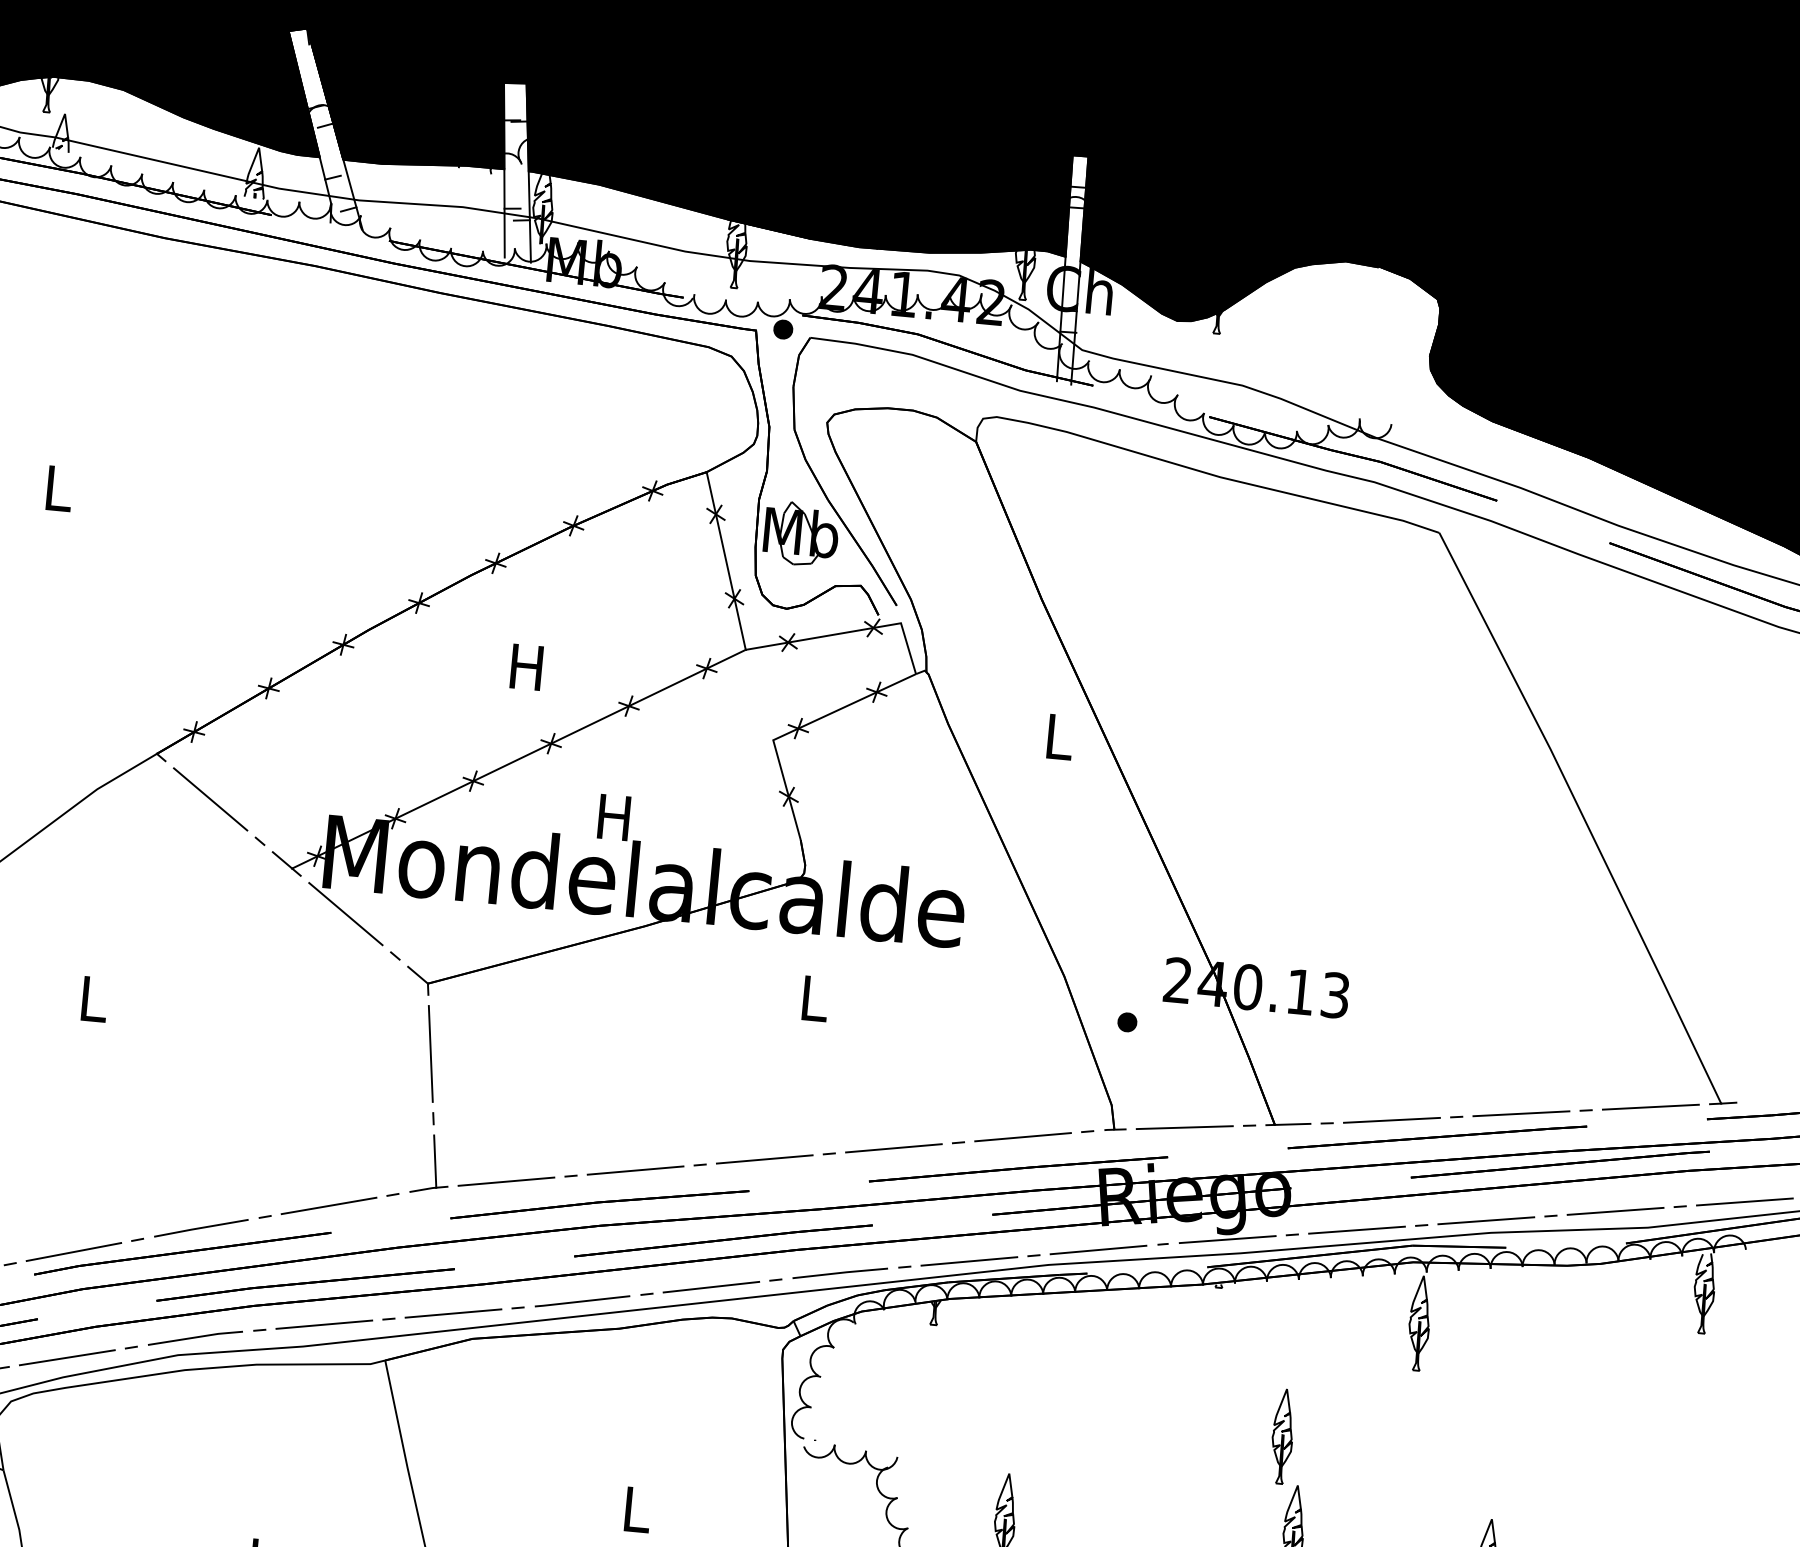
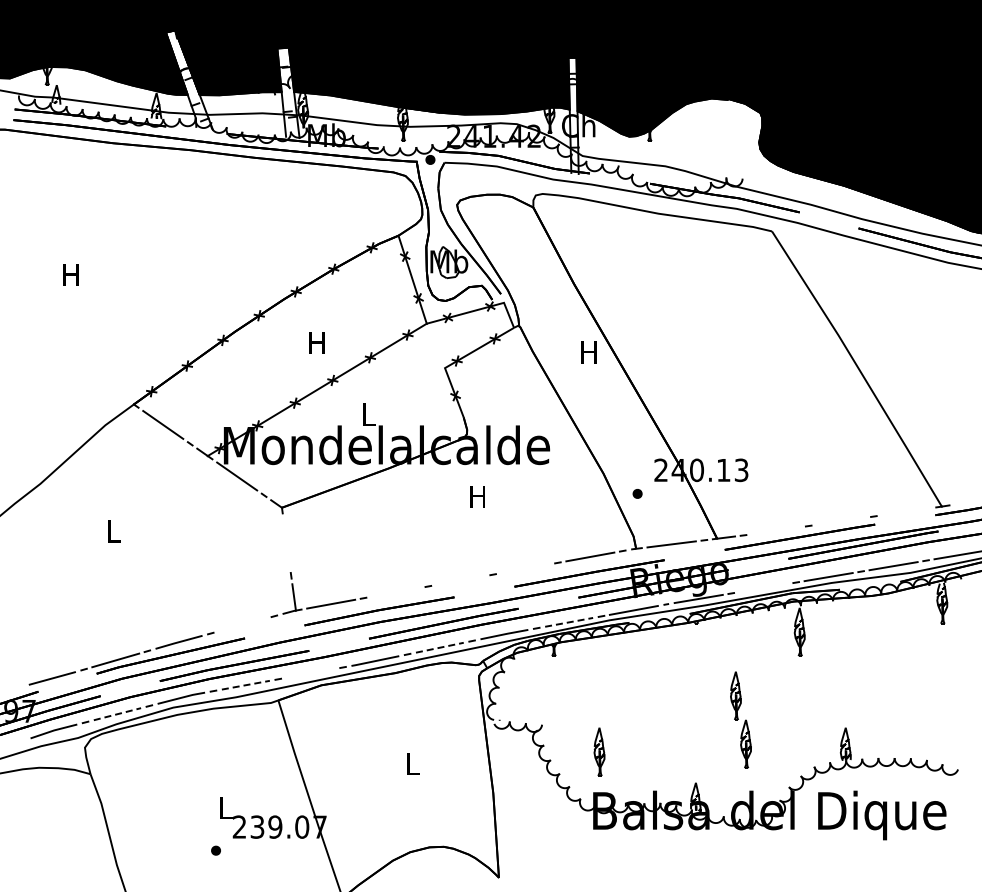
text: (56, 487) -> (70, 274), L -> H
text: (1057, 736) -> (588, 352), L -> H
text: (612, 816) -> (367, 414), H -> L
text: (813, 997) -> (477, 496), L -> H
line: (430, 1054) -> (286, 543), removed
line: (1650, 1106) -> (906, 511), removed
line: (1521, 1112) -> (841, 520), removed
line: (1390, 1119) -> (775, 530), removed
line: (893, 1147) -> (525, 568), removed
line: (764, 1159) -> (460, 580), removed
line: (634, 1170) -> (395, 592), removed
line: (328, 1205) -> (242, 624), removed
line: (1356, 1229) -> (763, 587), removed
line: (970, 1261) -> (569, 622), solid -> dashed
line: (712, 1286) -> (440, 647), solid -> dashed
line: (453, 1313) -> (310, 673), removed
line: (325, 1325) -> (246, 685), solid -> dashed
line: (67, 1358) -> (117, 714), solid -> dashed

